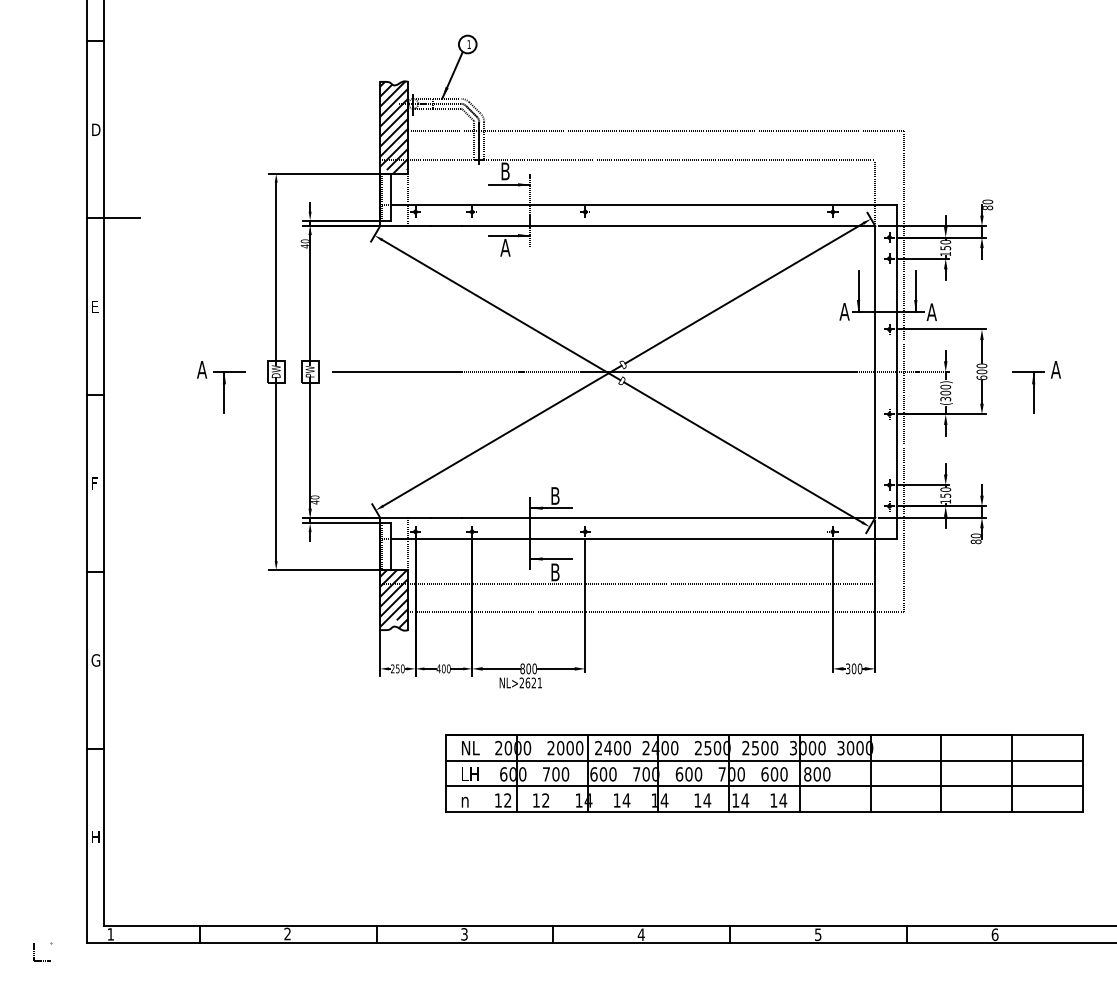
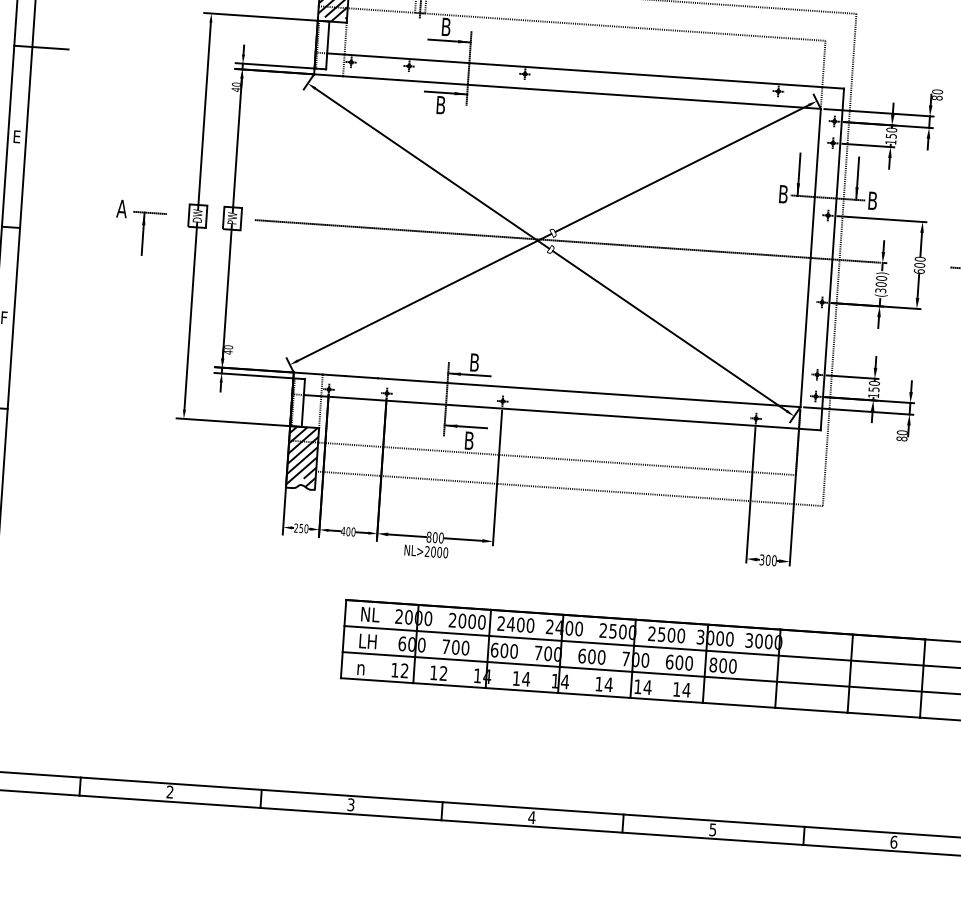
text: (505, 247) -> (440, 104), A -> B
text: (844, 311) -> (783, 194), A -> B
text: (931, 312) -> (872, 201), A -> B
text: (533, 682) -> (439, 551), NL>2621 -> NL>2000

